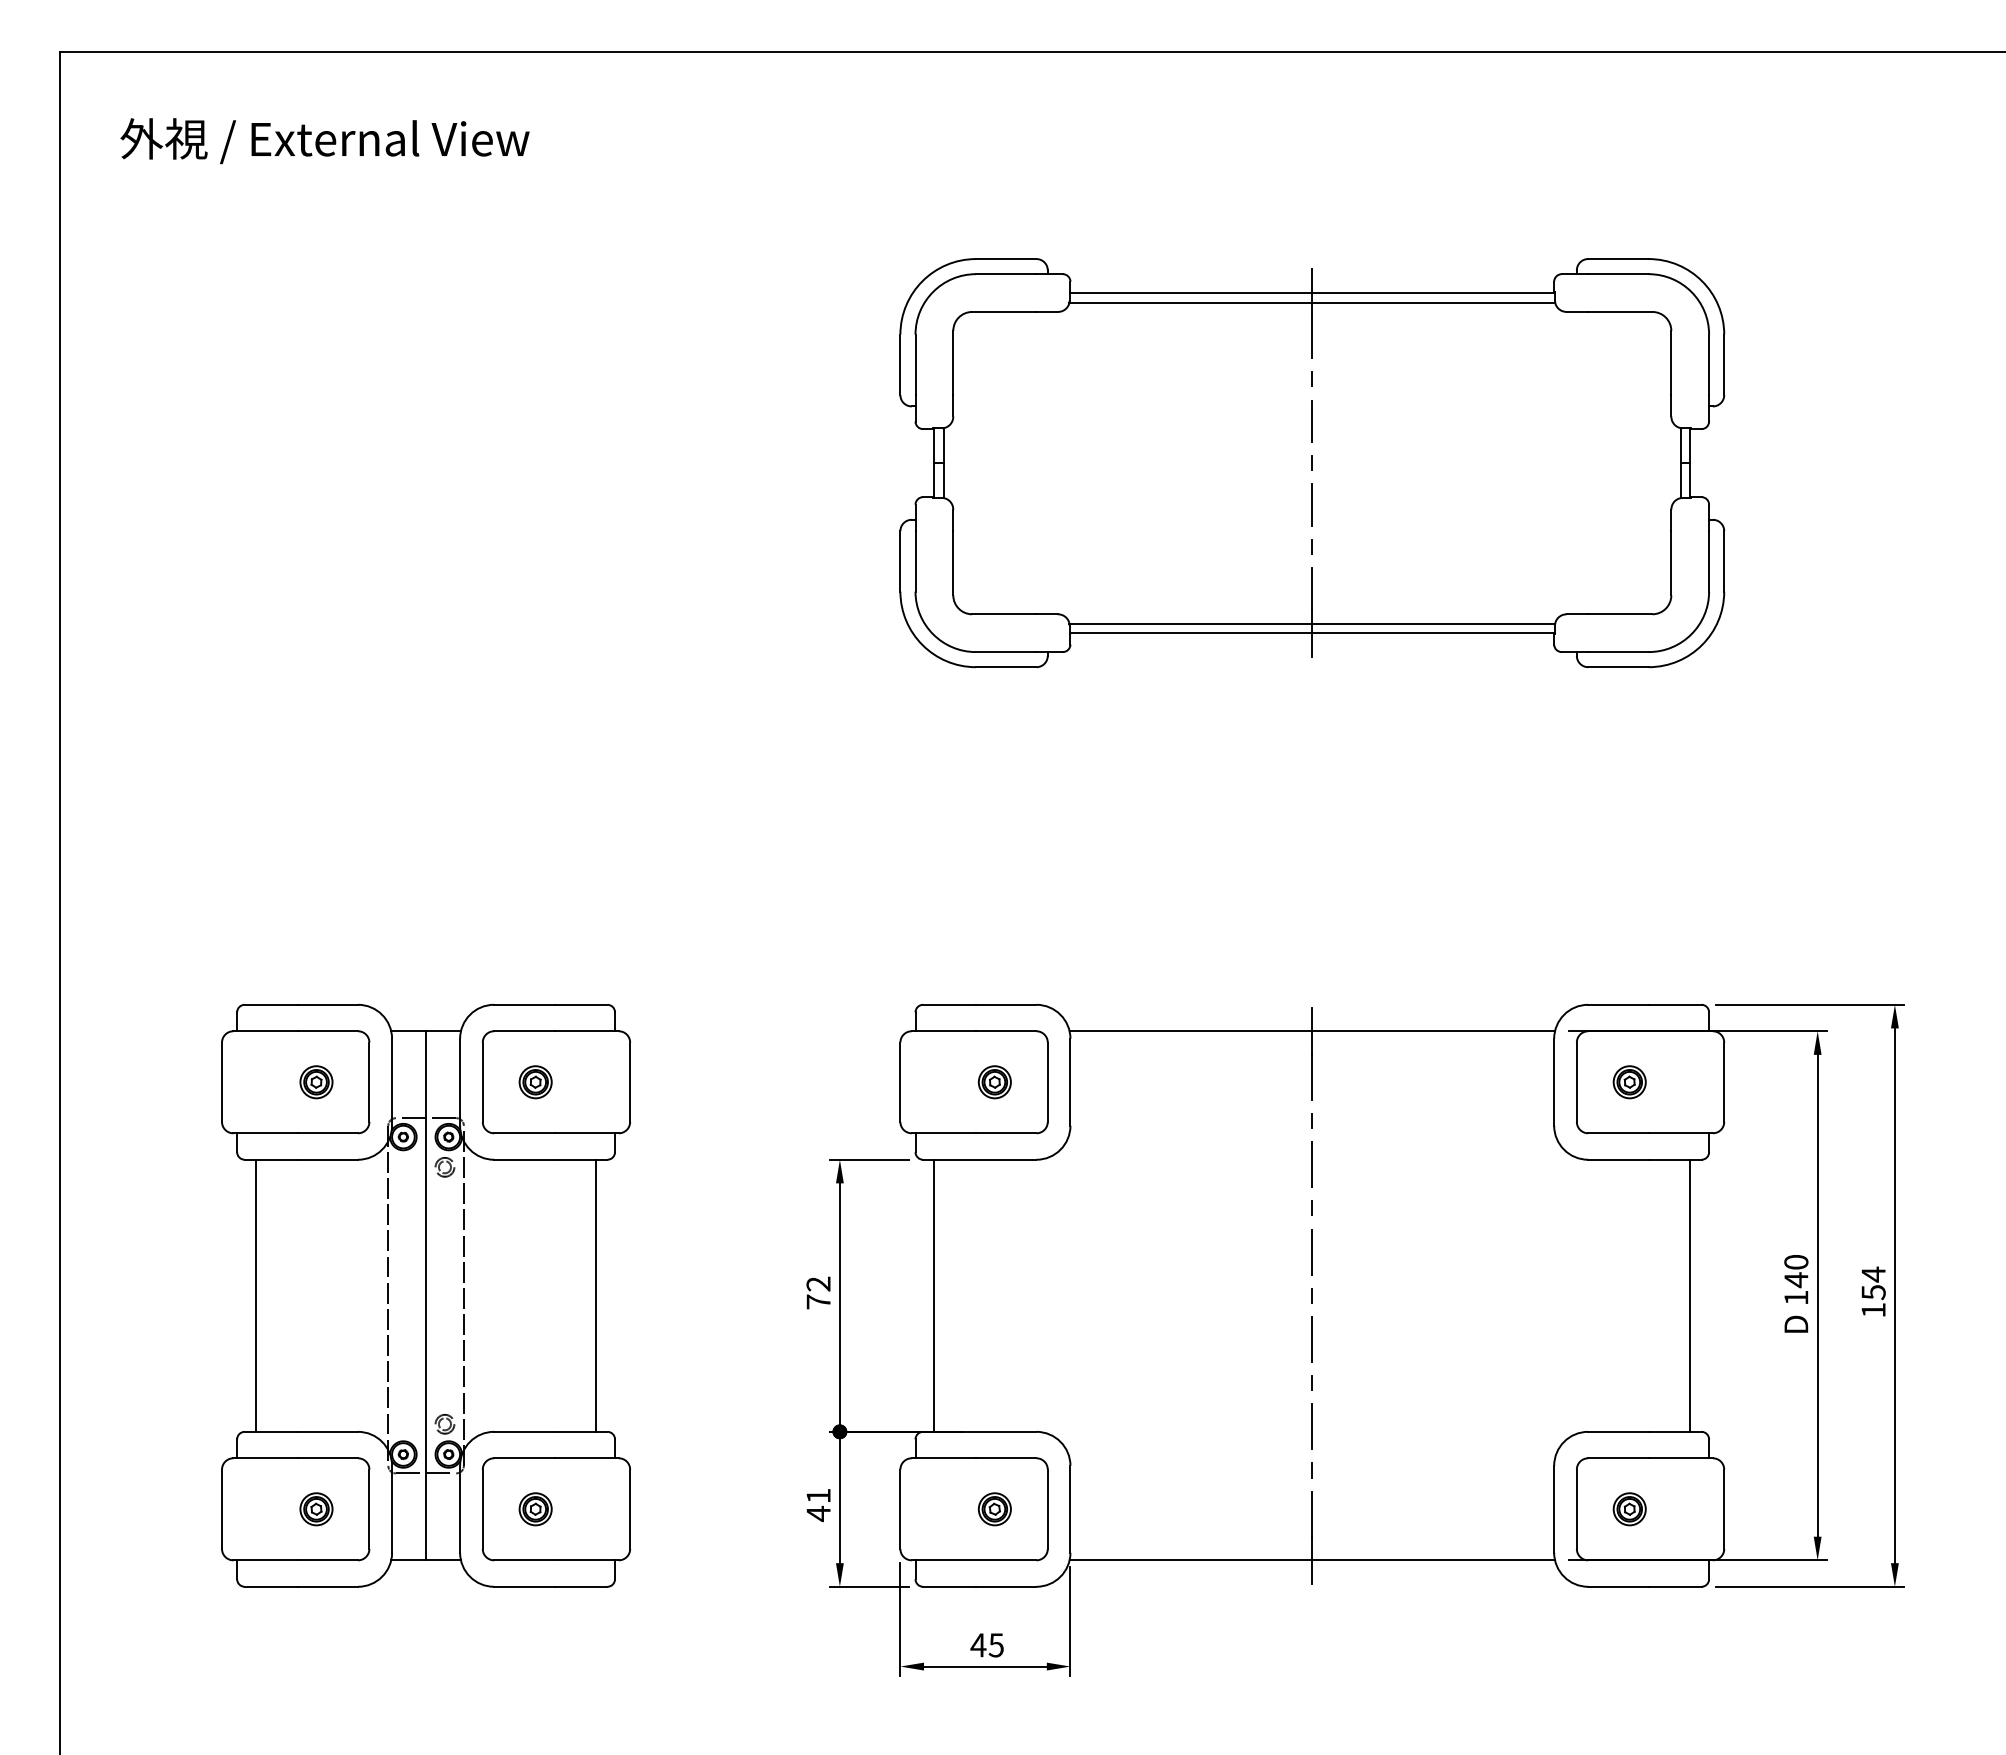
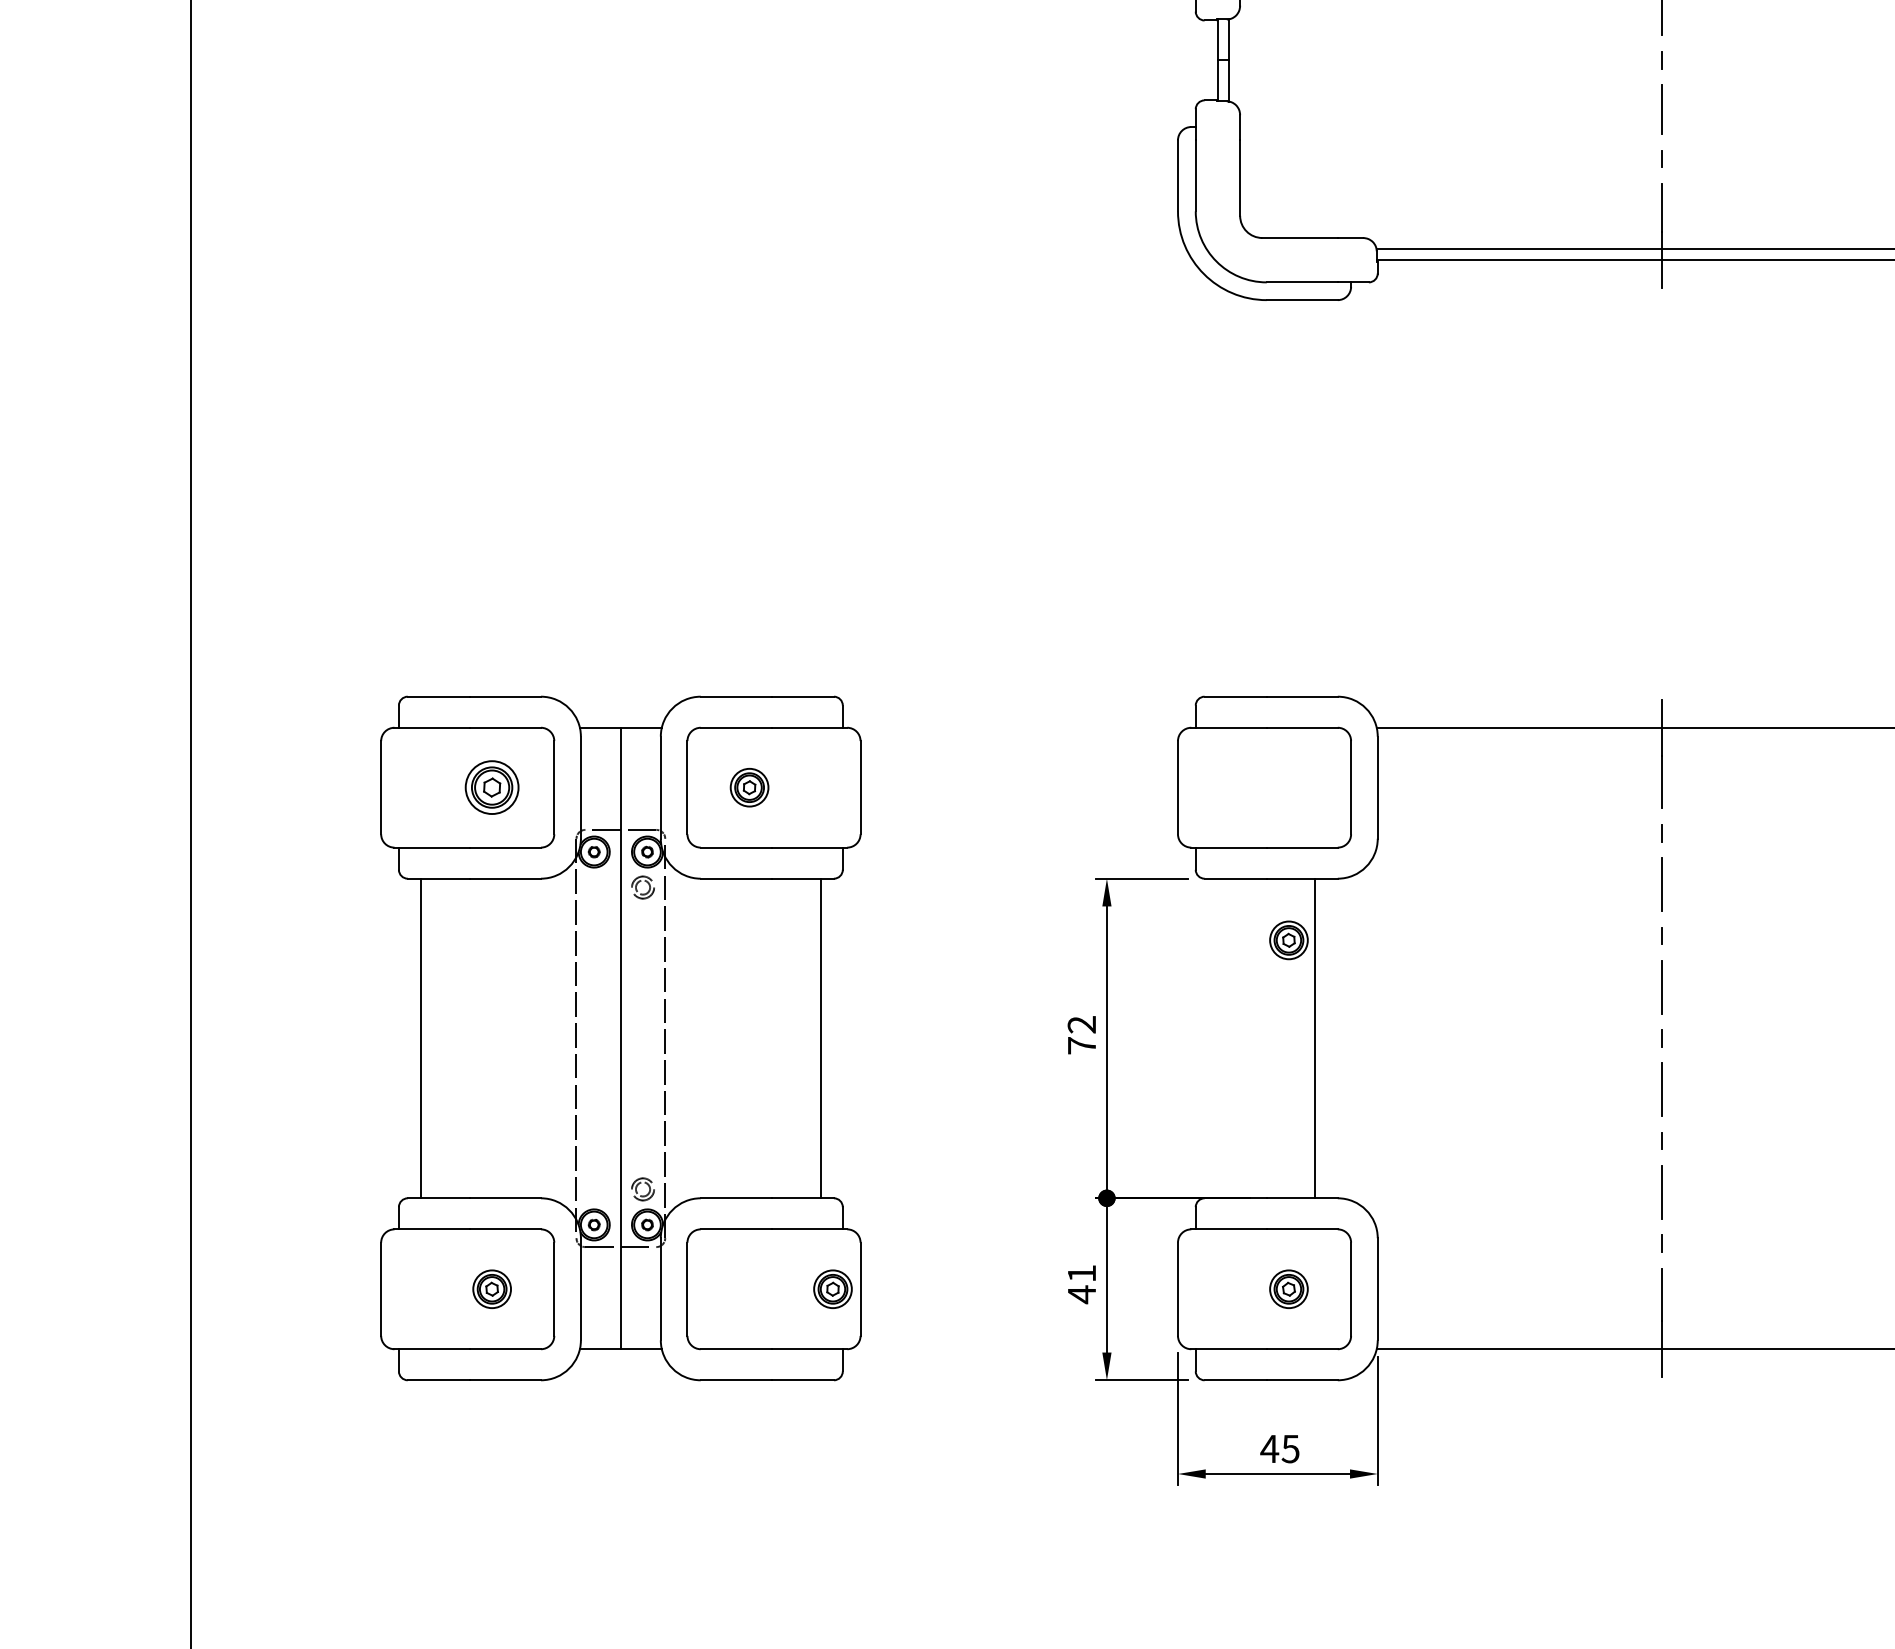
part: (316, 1082) -> (492, 787), size x1.4
part: (994, 1082) -> (1288, 940), moved
line: (934, 1295) -> (1315, 1038), moved
part: (535, 1509) -> (832, 1289), moved

